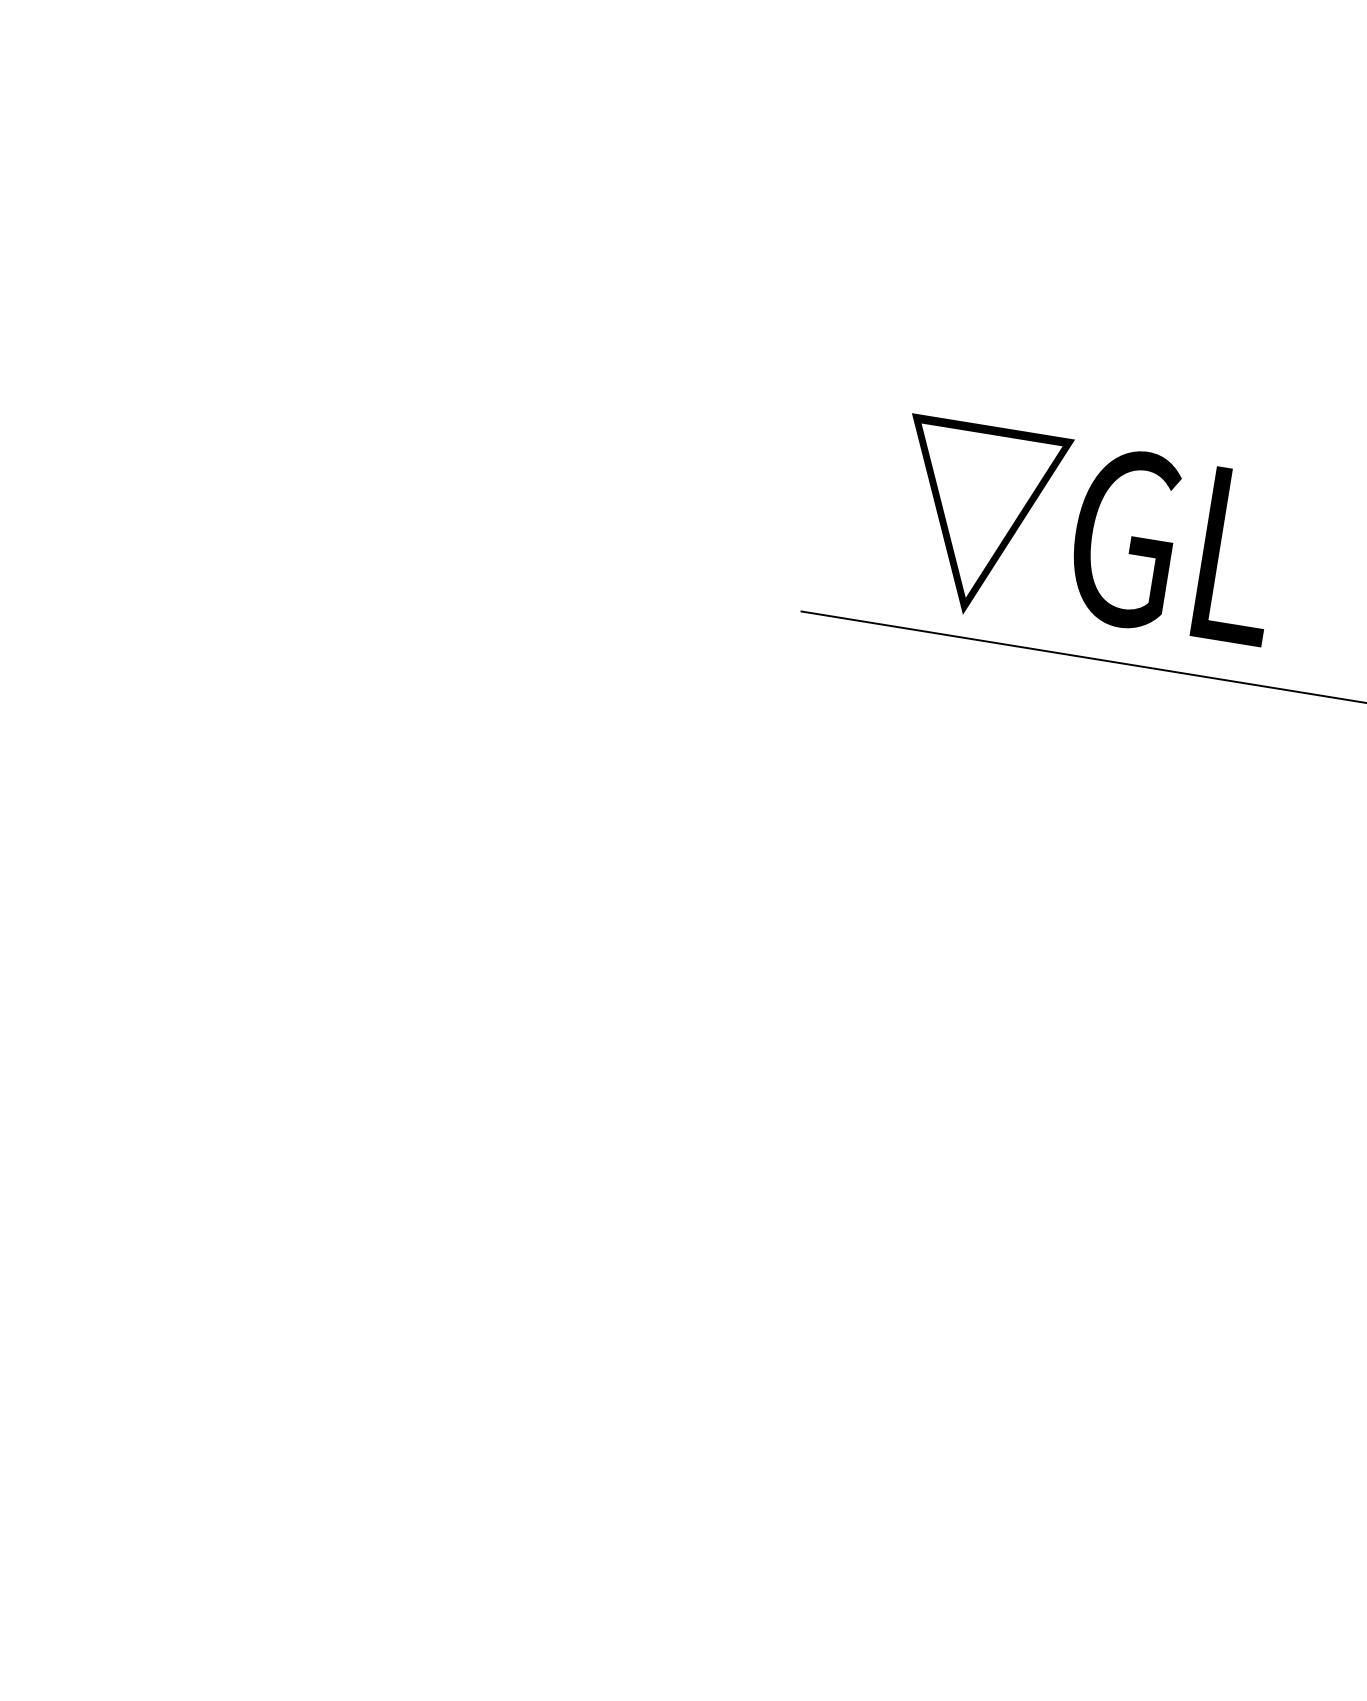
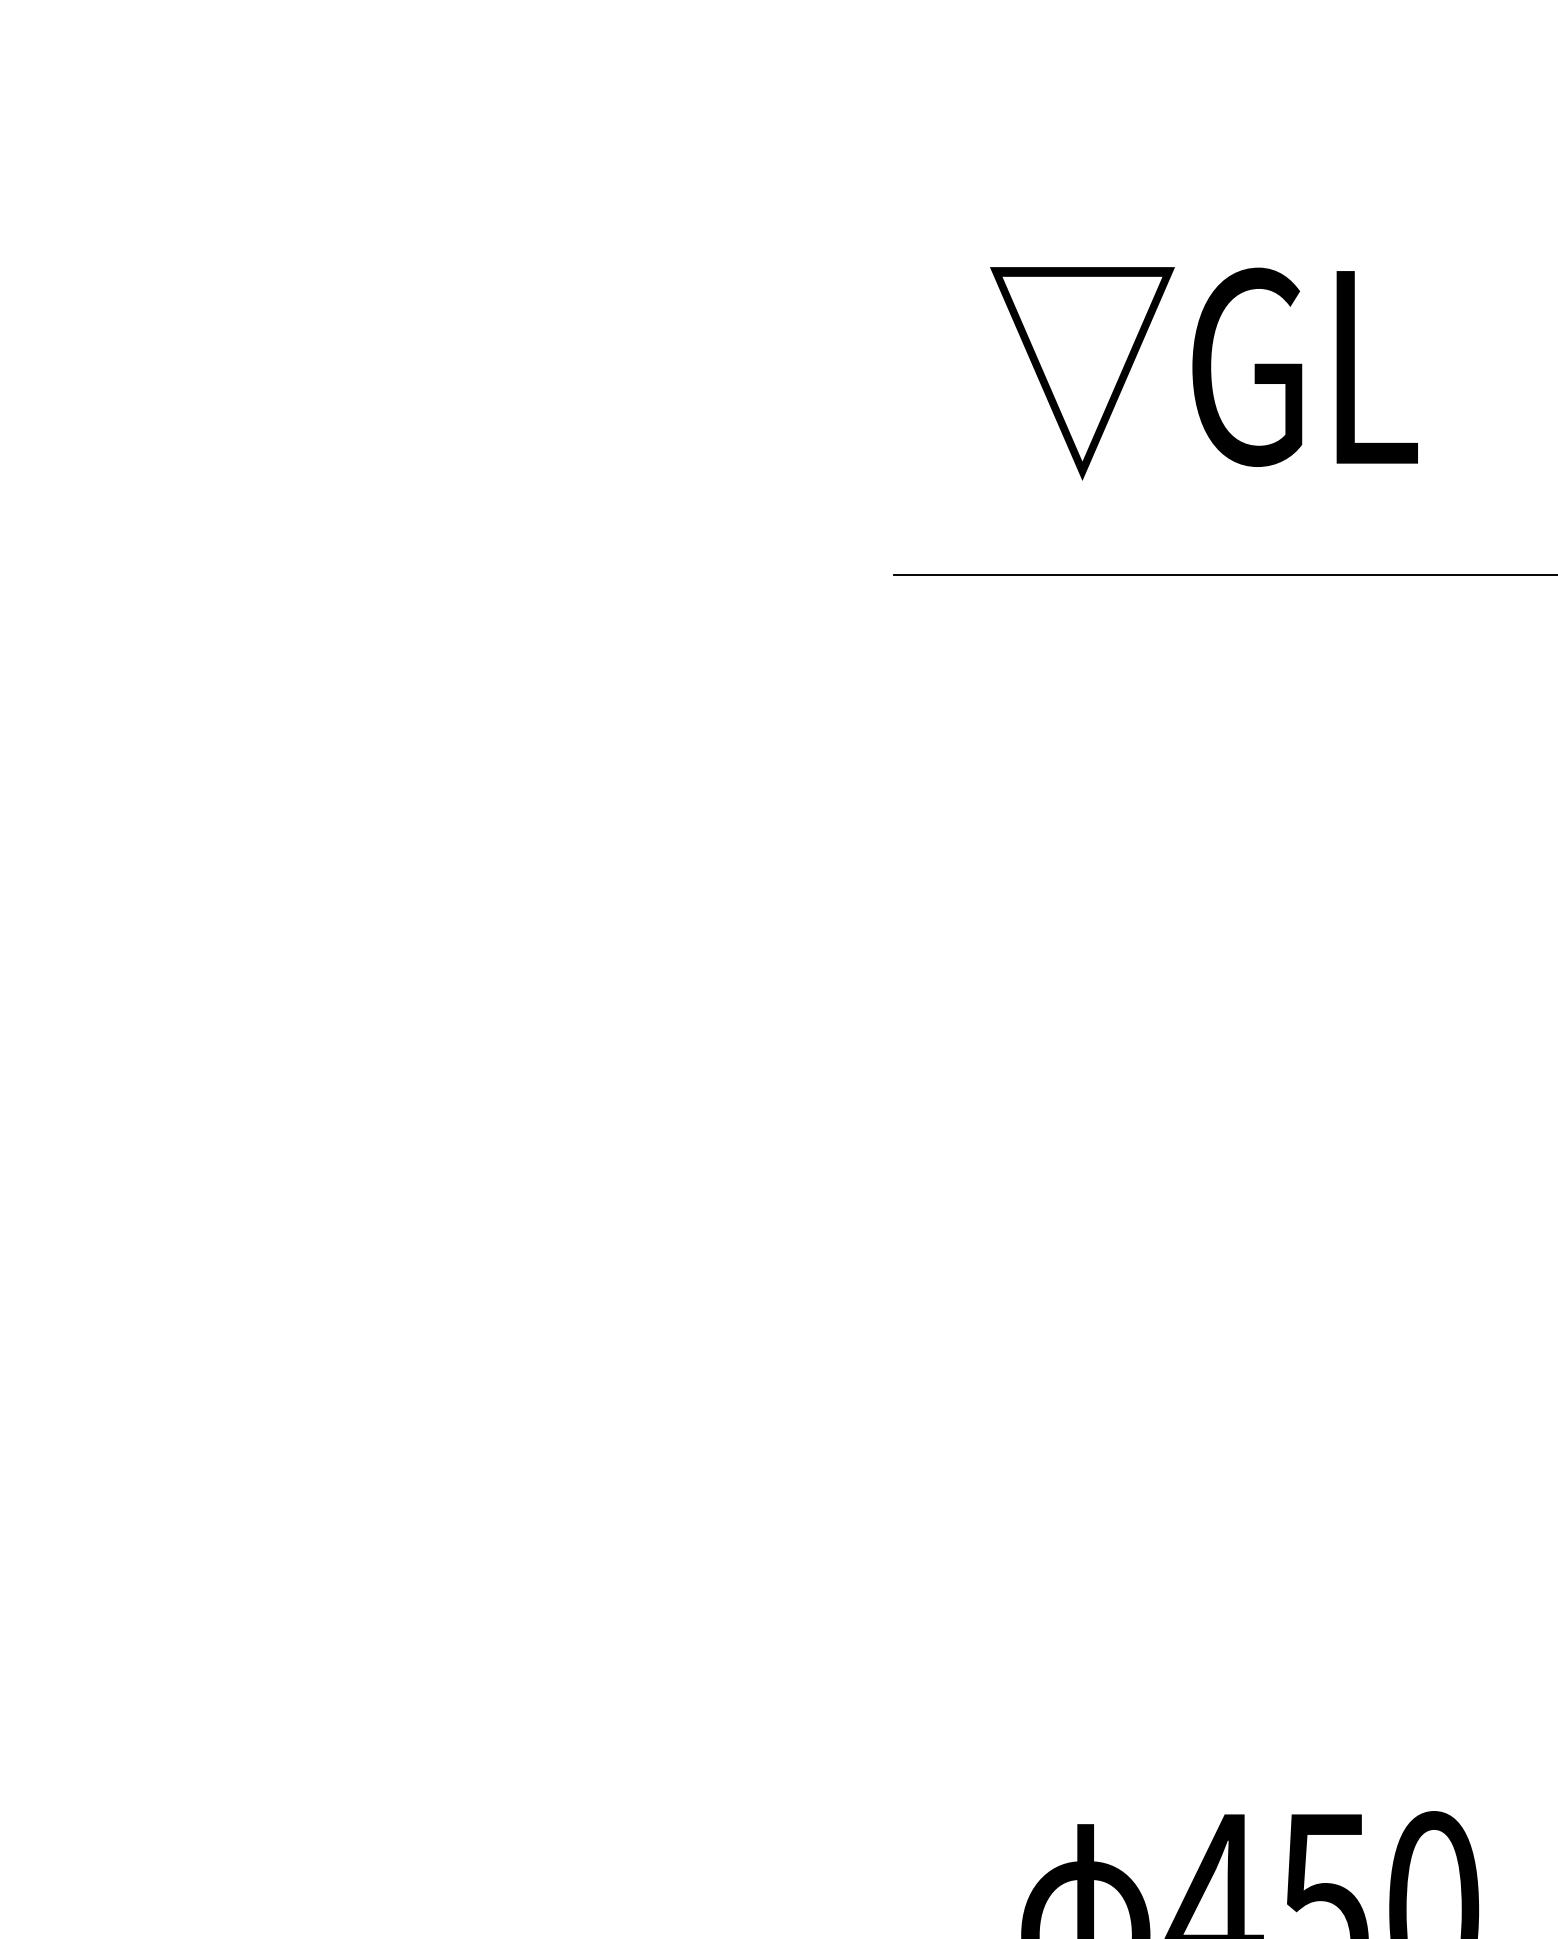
text: (1084, 537) -> (1203, 373), moved

